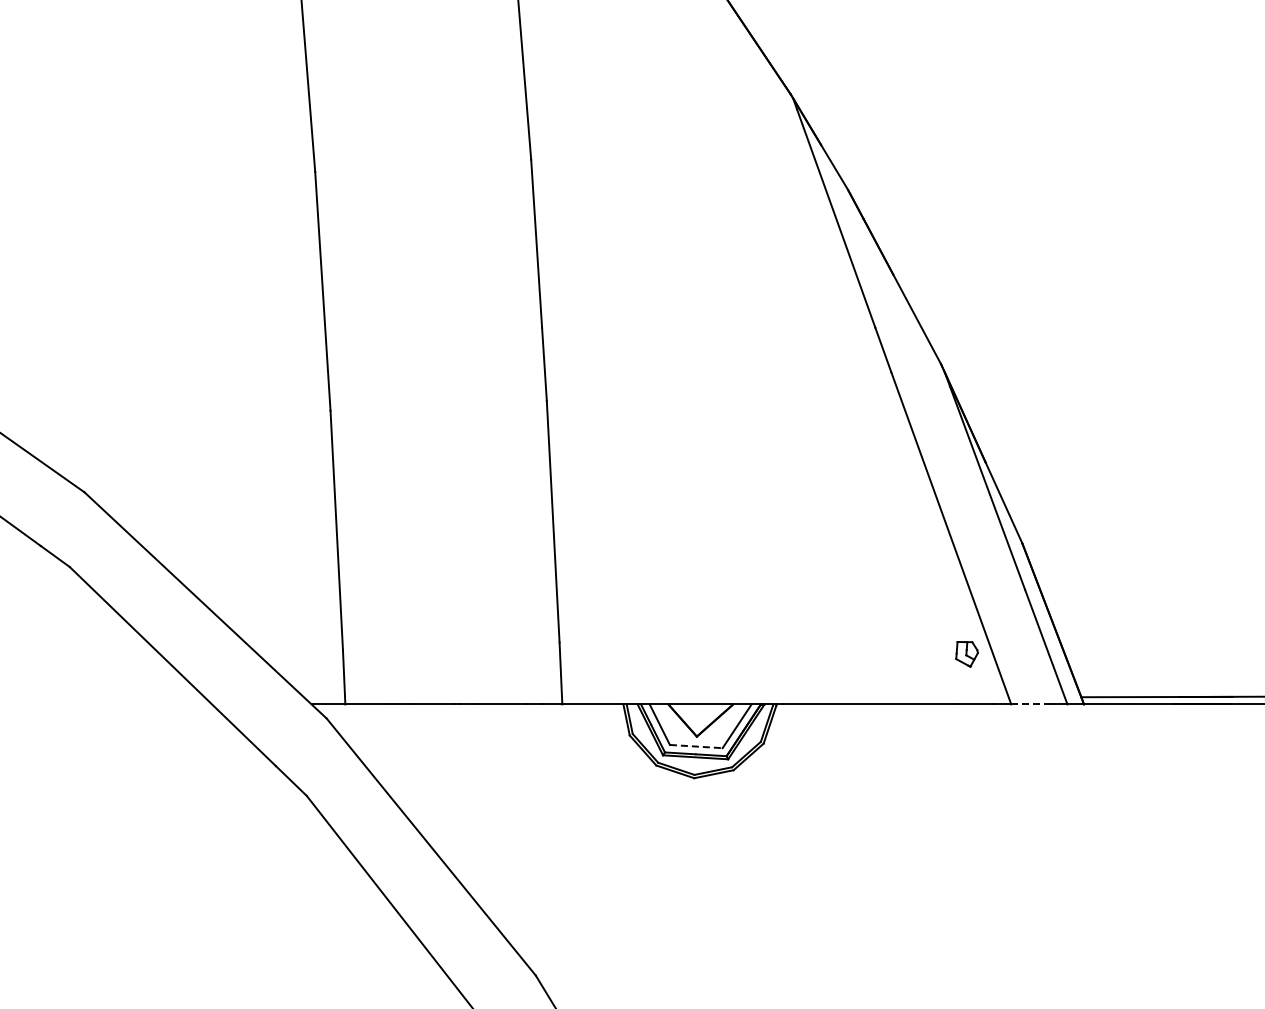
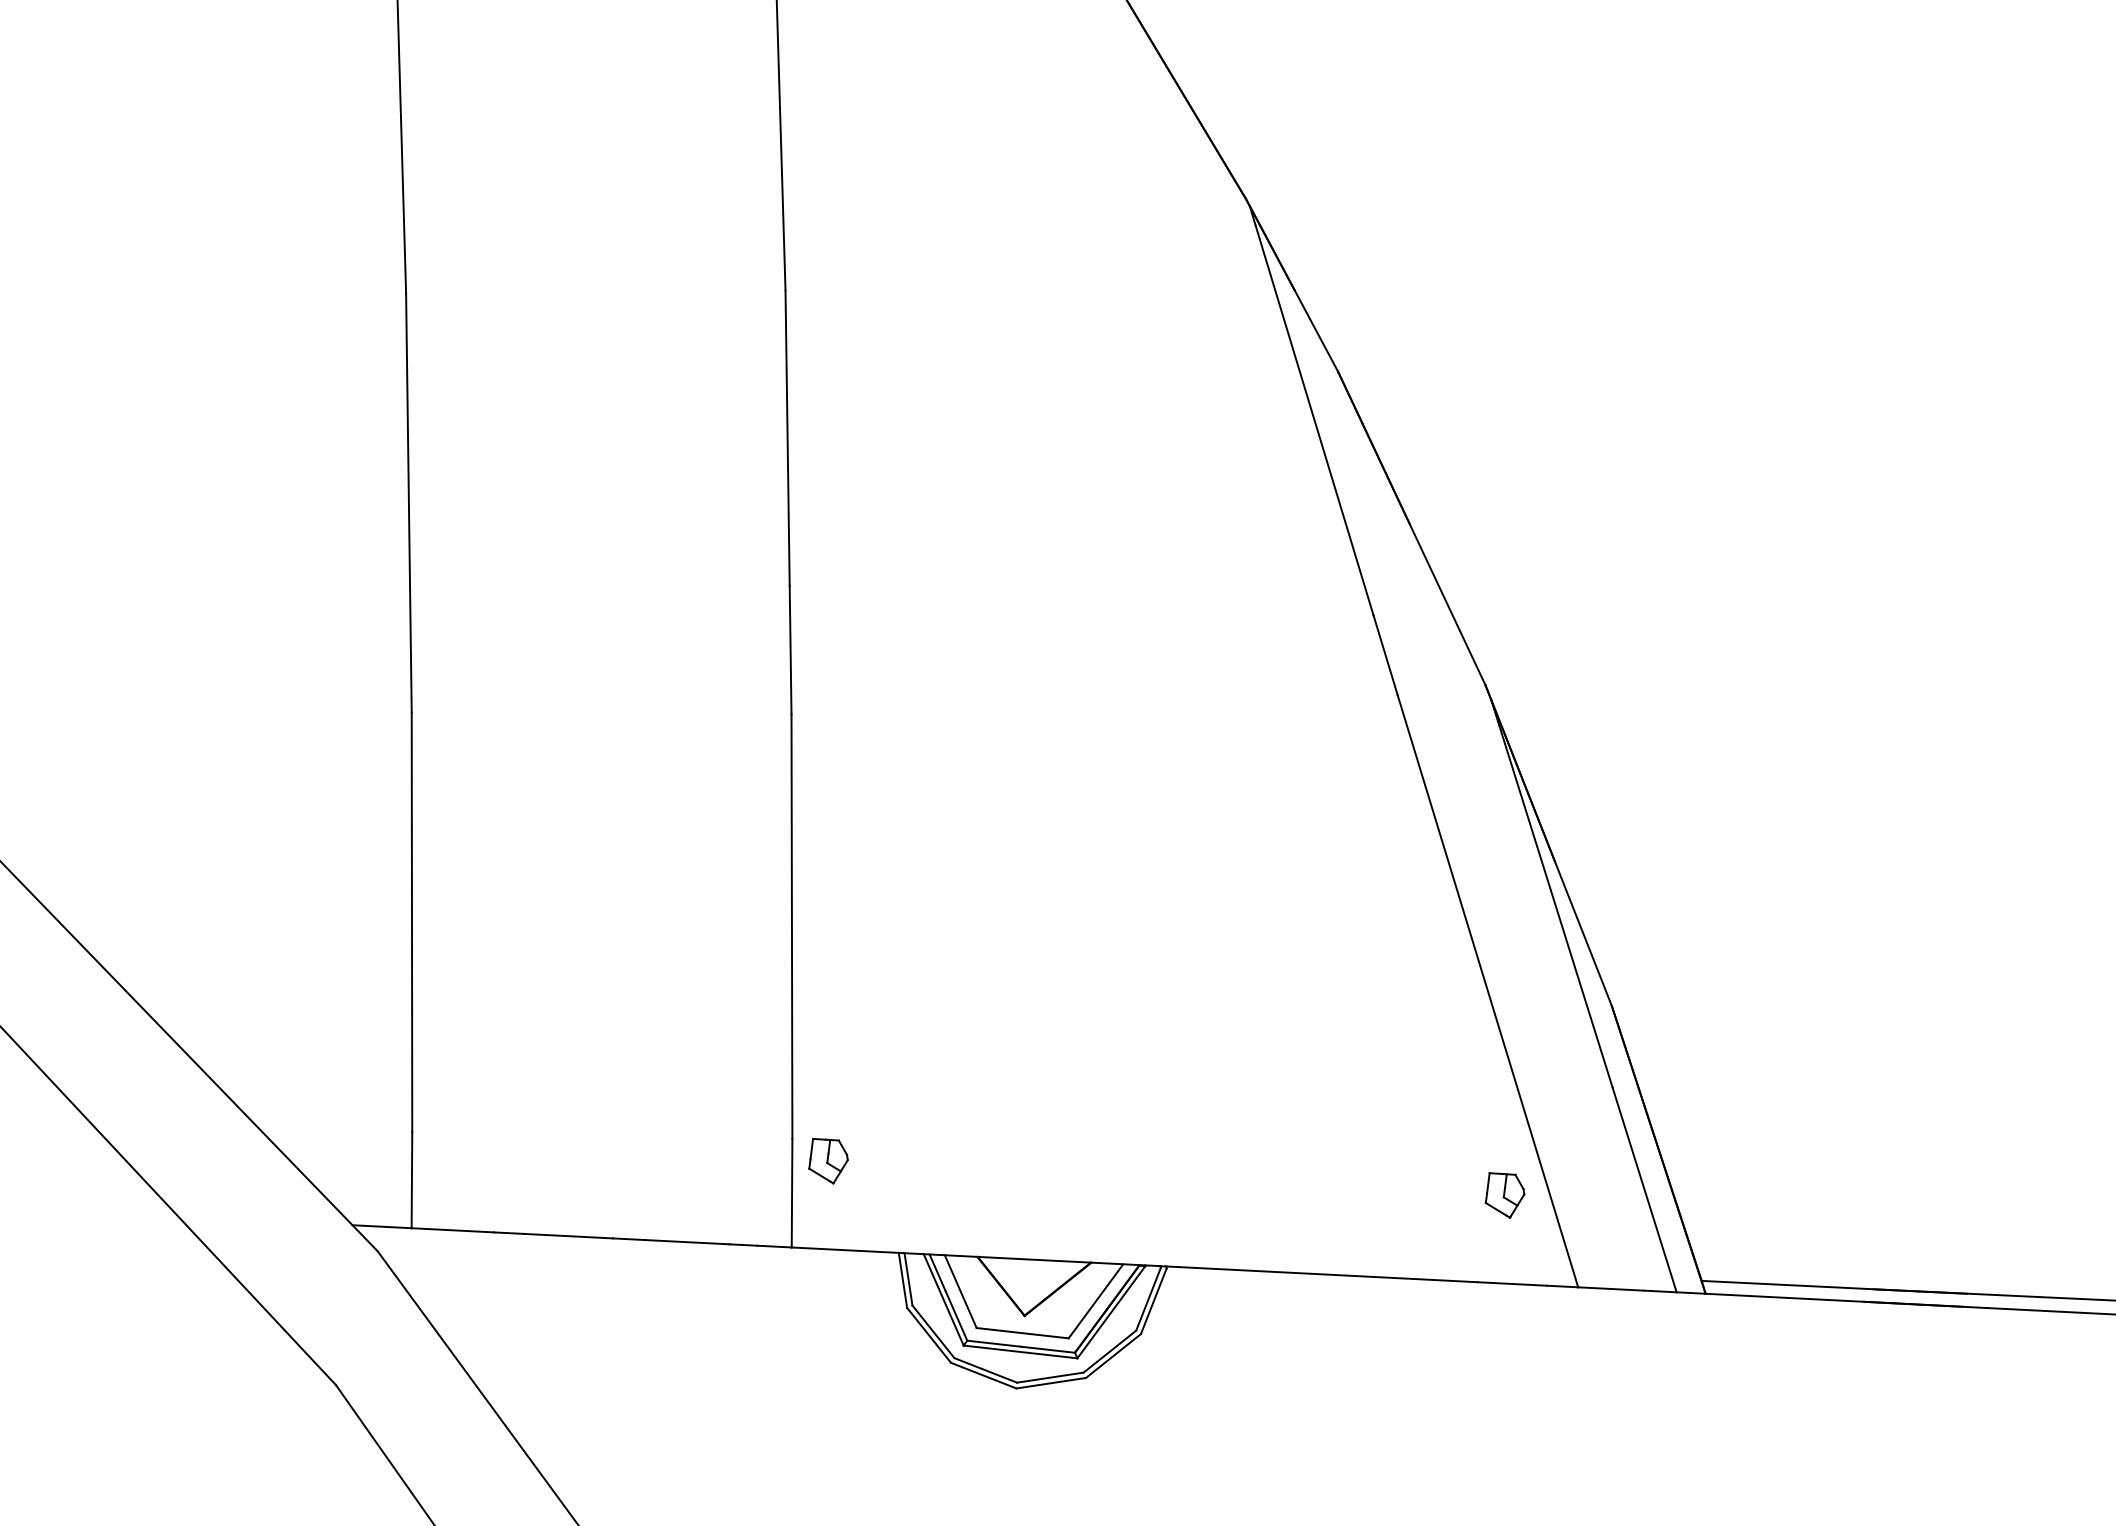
part: (580, 654) -> (827, 1161), added
line: (1030, 704) -> (1611, 1289), dashed -> solid
line: (696, 746) -> (1023, 1333), dashed -> solid

